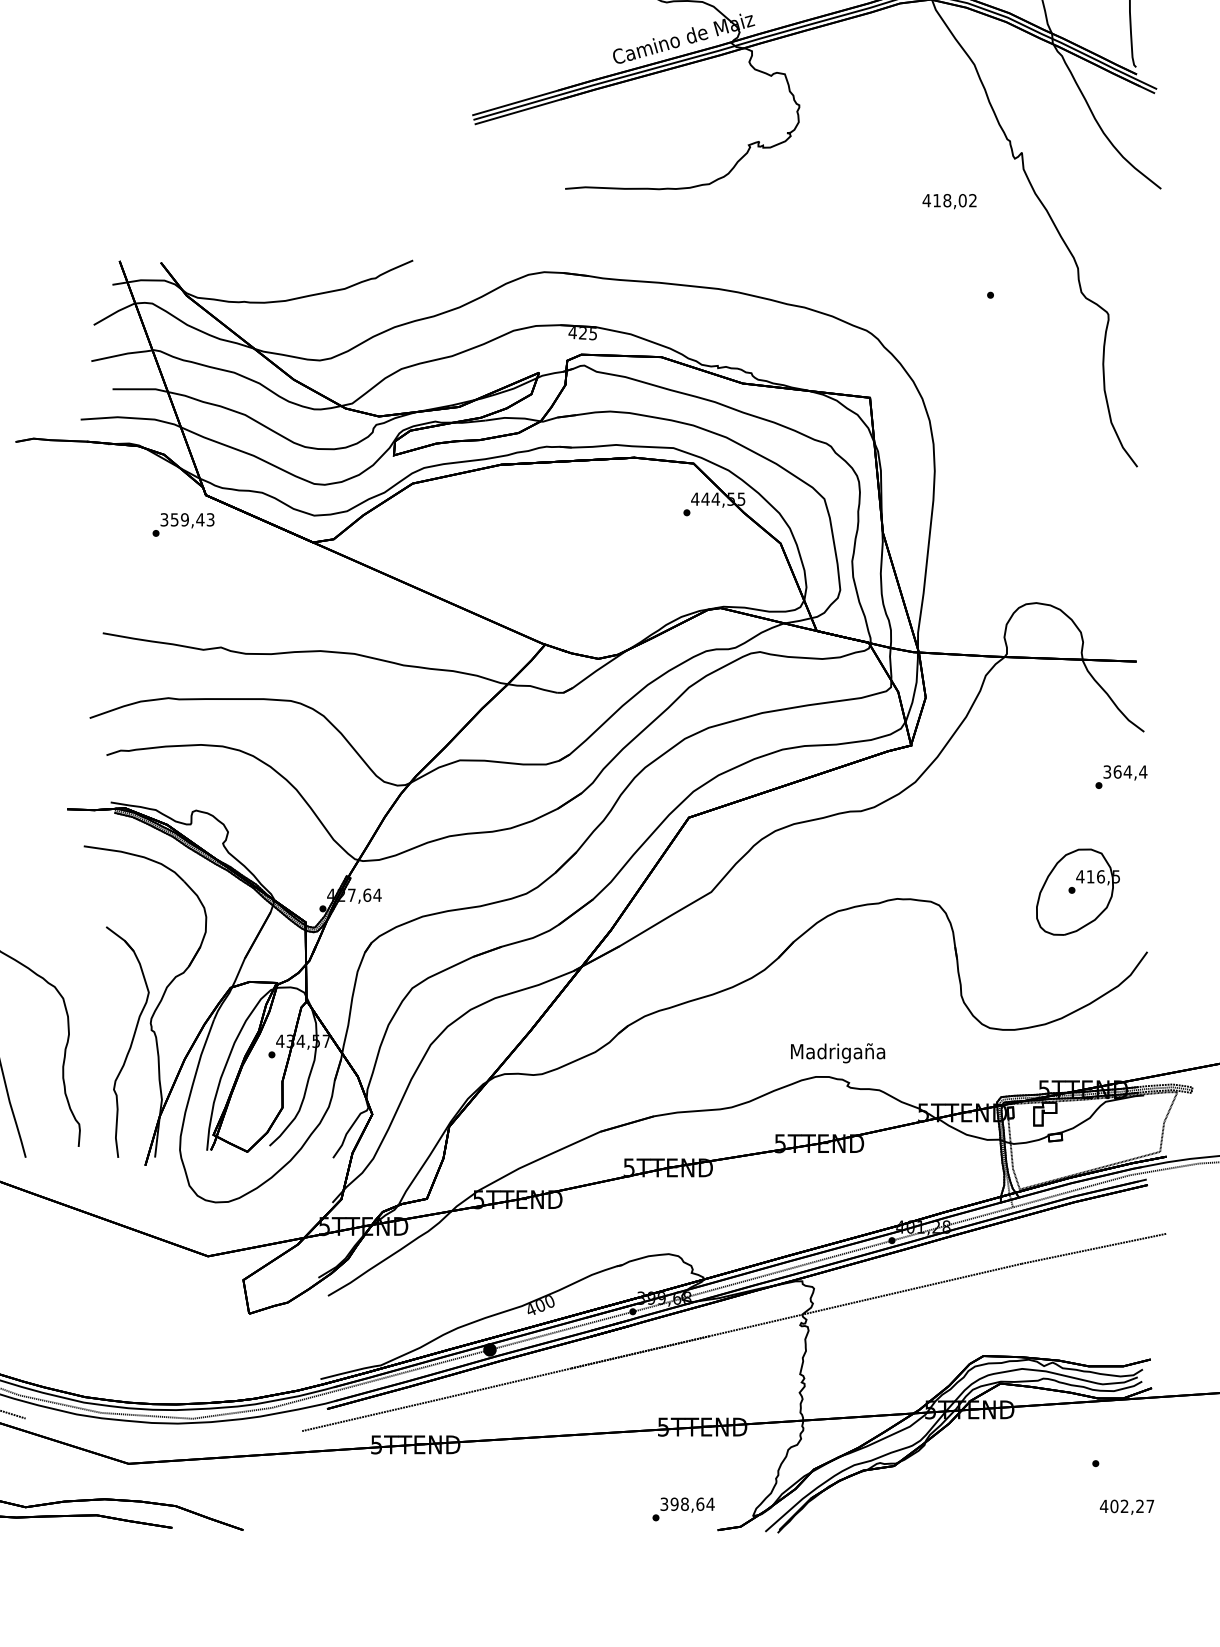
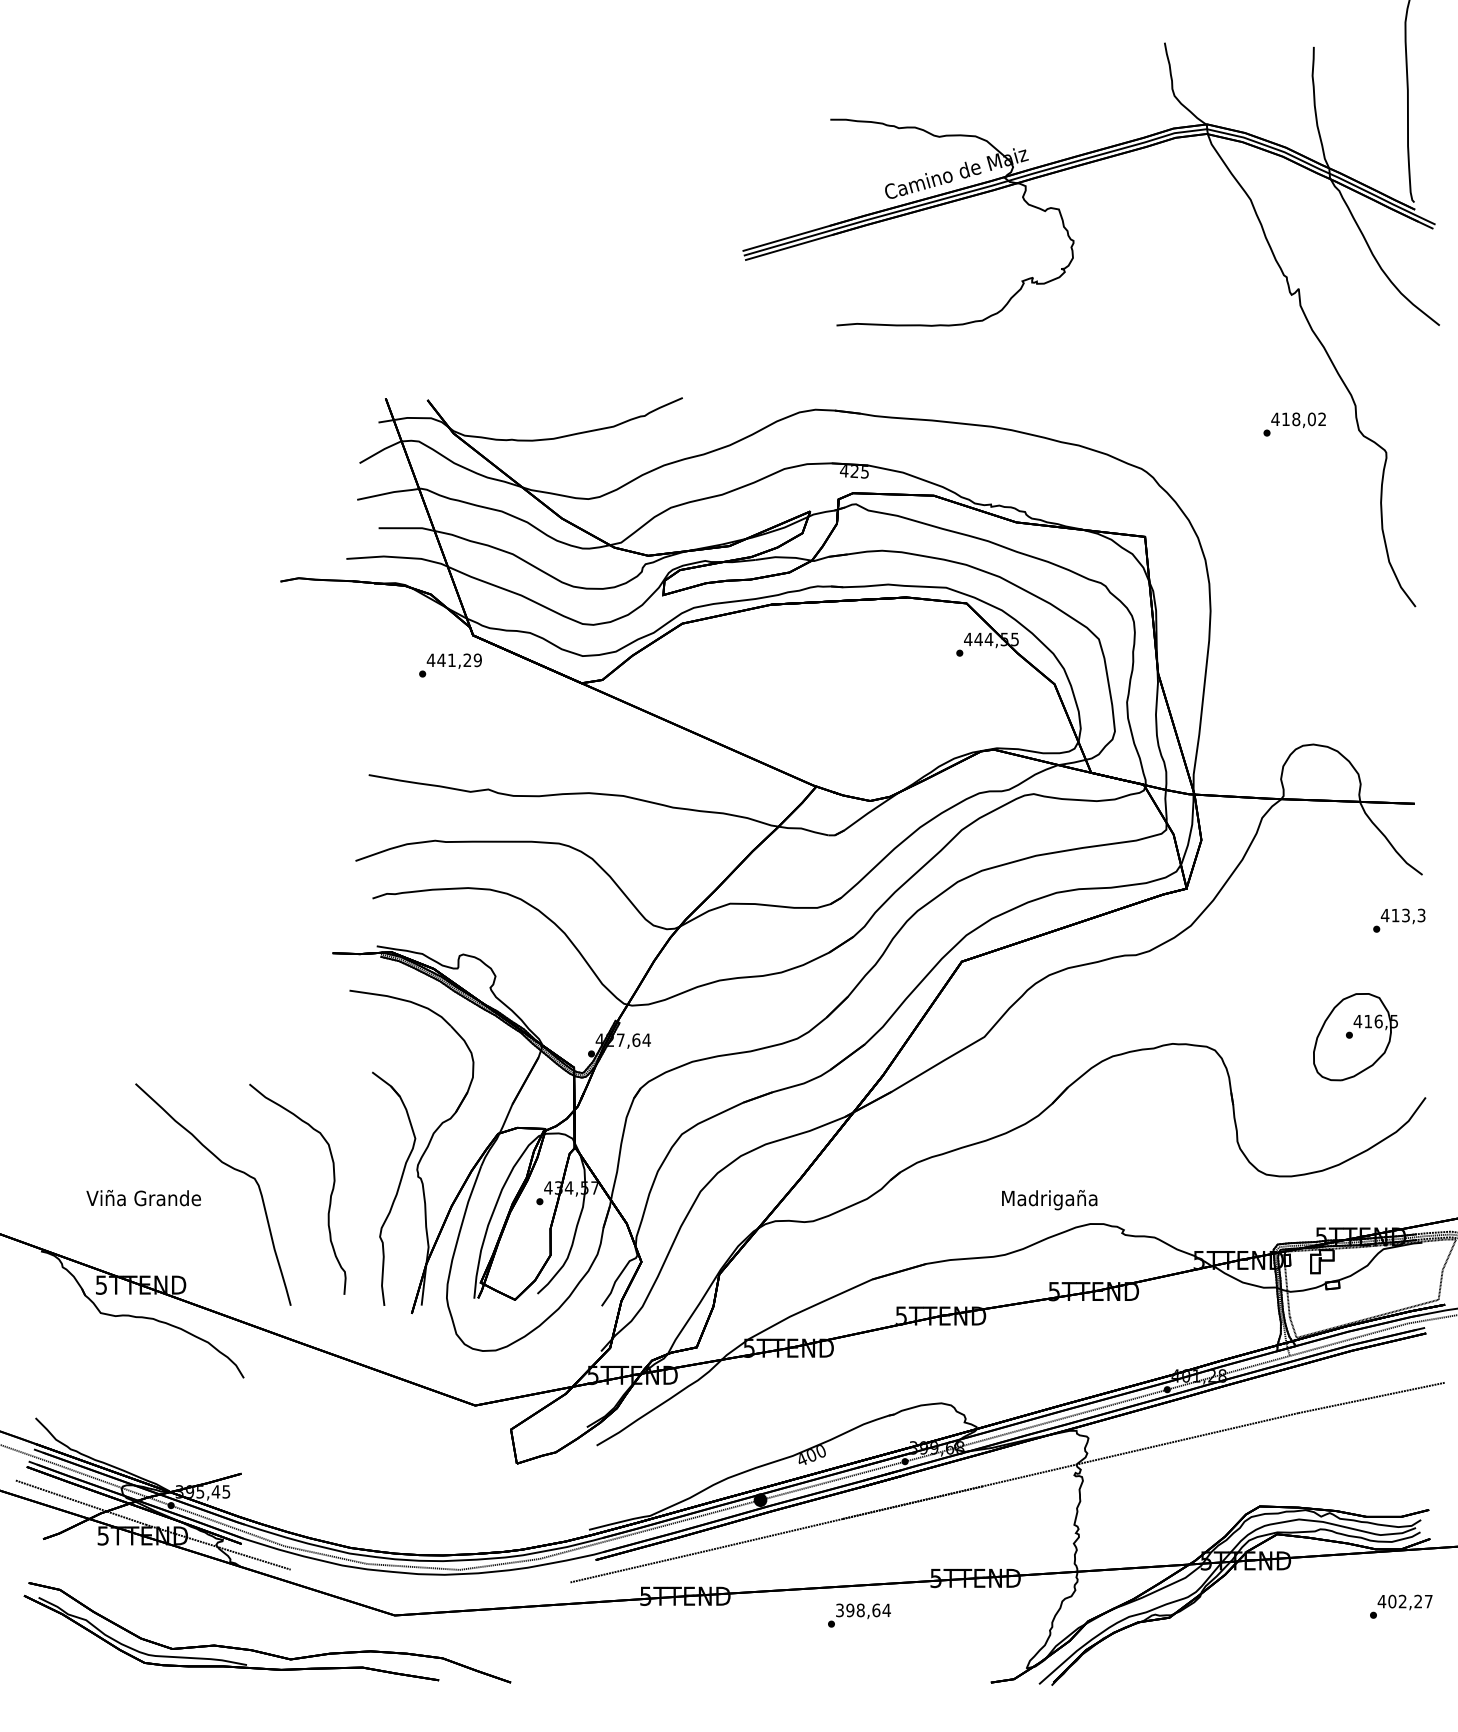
text: (949, 200) -> (1298, 419), moved
text: (186, 520) -> (453, 660), 359,43 -> 441,29
text: (1124, 772) -> (1402, 915), 364,4 -> 413,3
text: (837, 1053) -> (1049, 1200), moved
text: (1126, 1507) -> (1404, 1602), moved
text: (683, 1509) -> (859, 1615), moved

